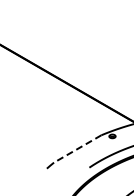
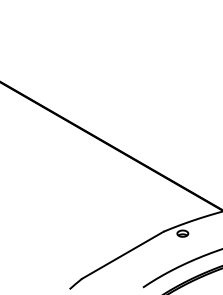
line: (77, 149) -> (122, 256), dashed -> solid

